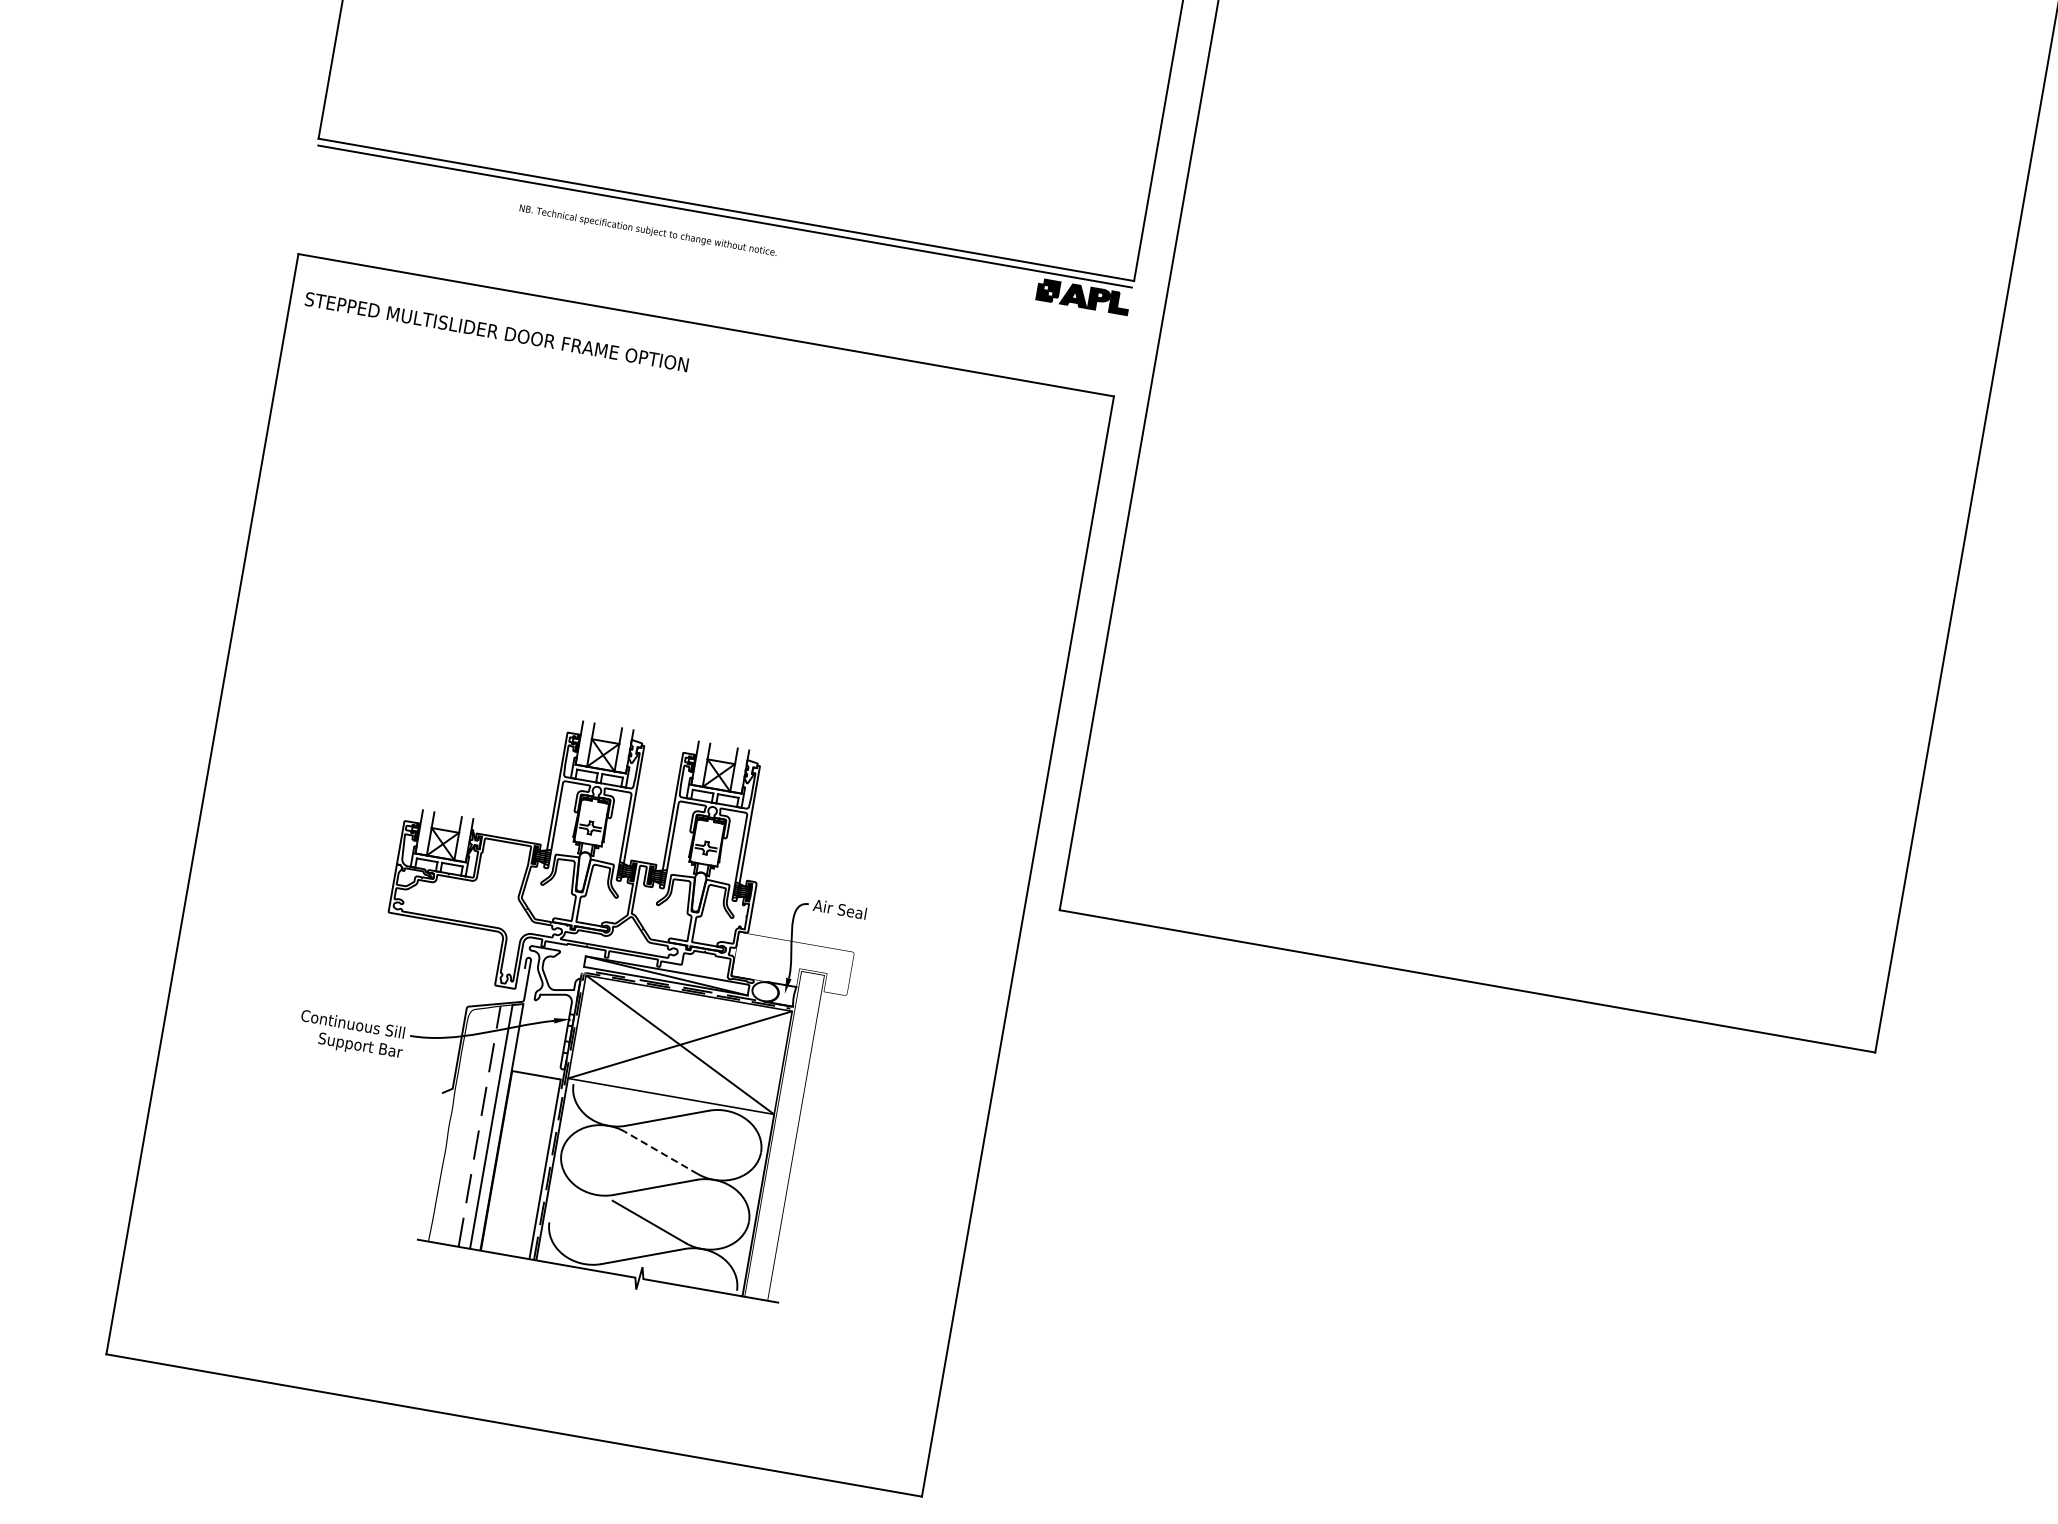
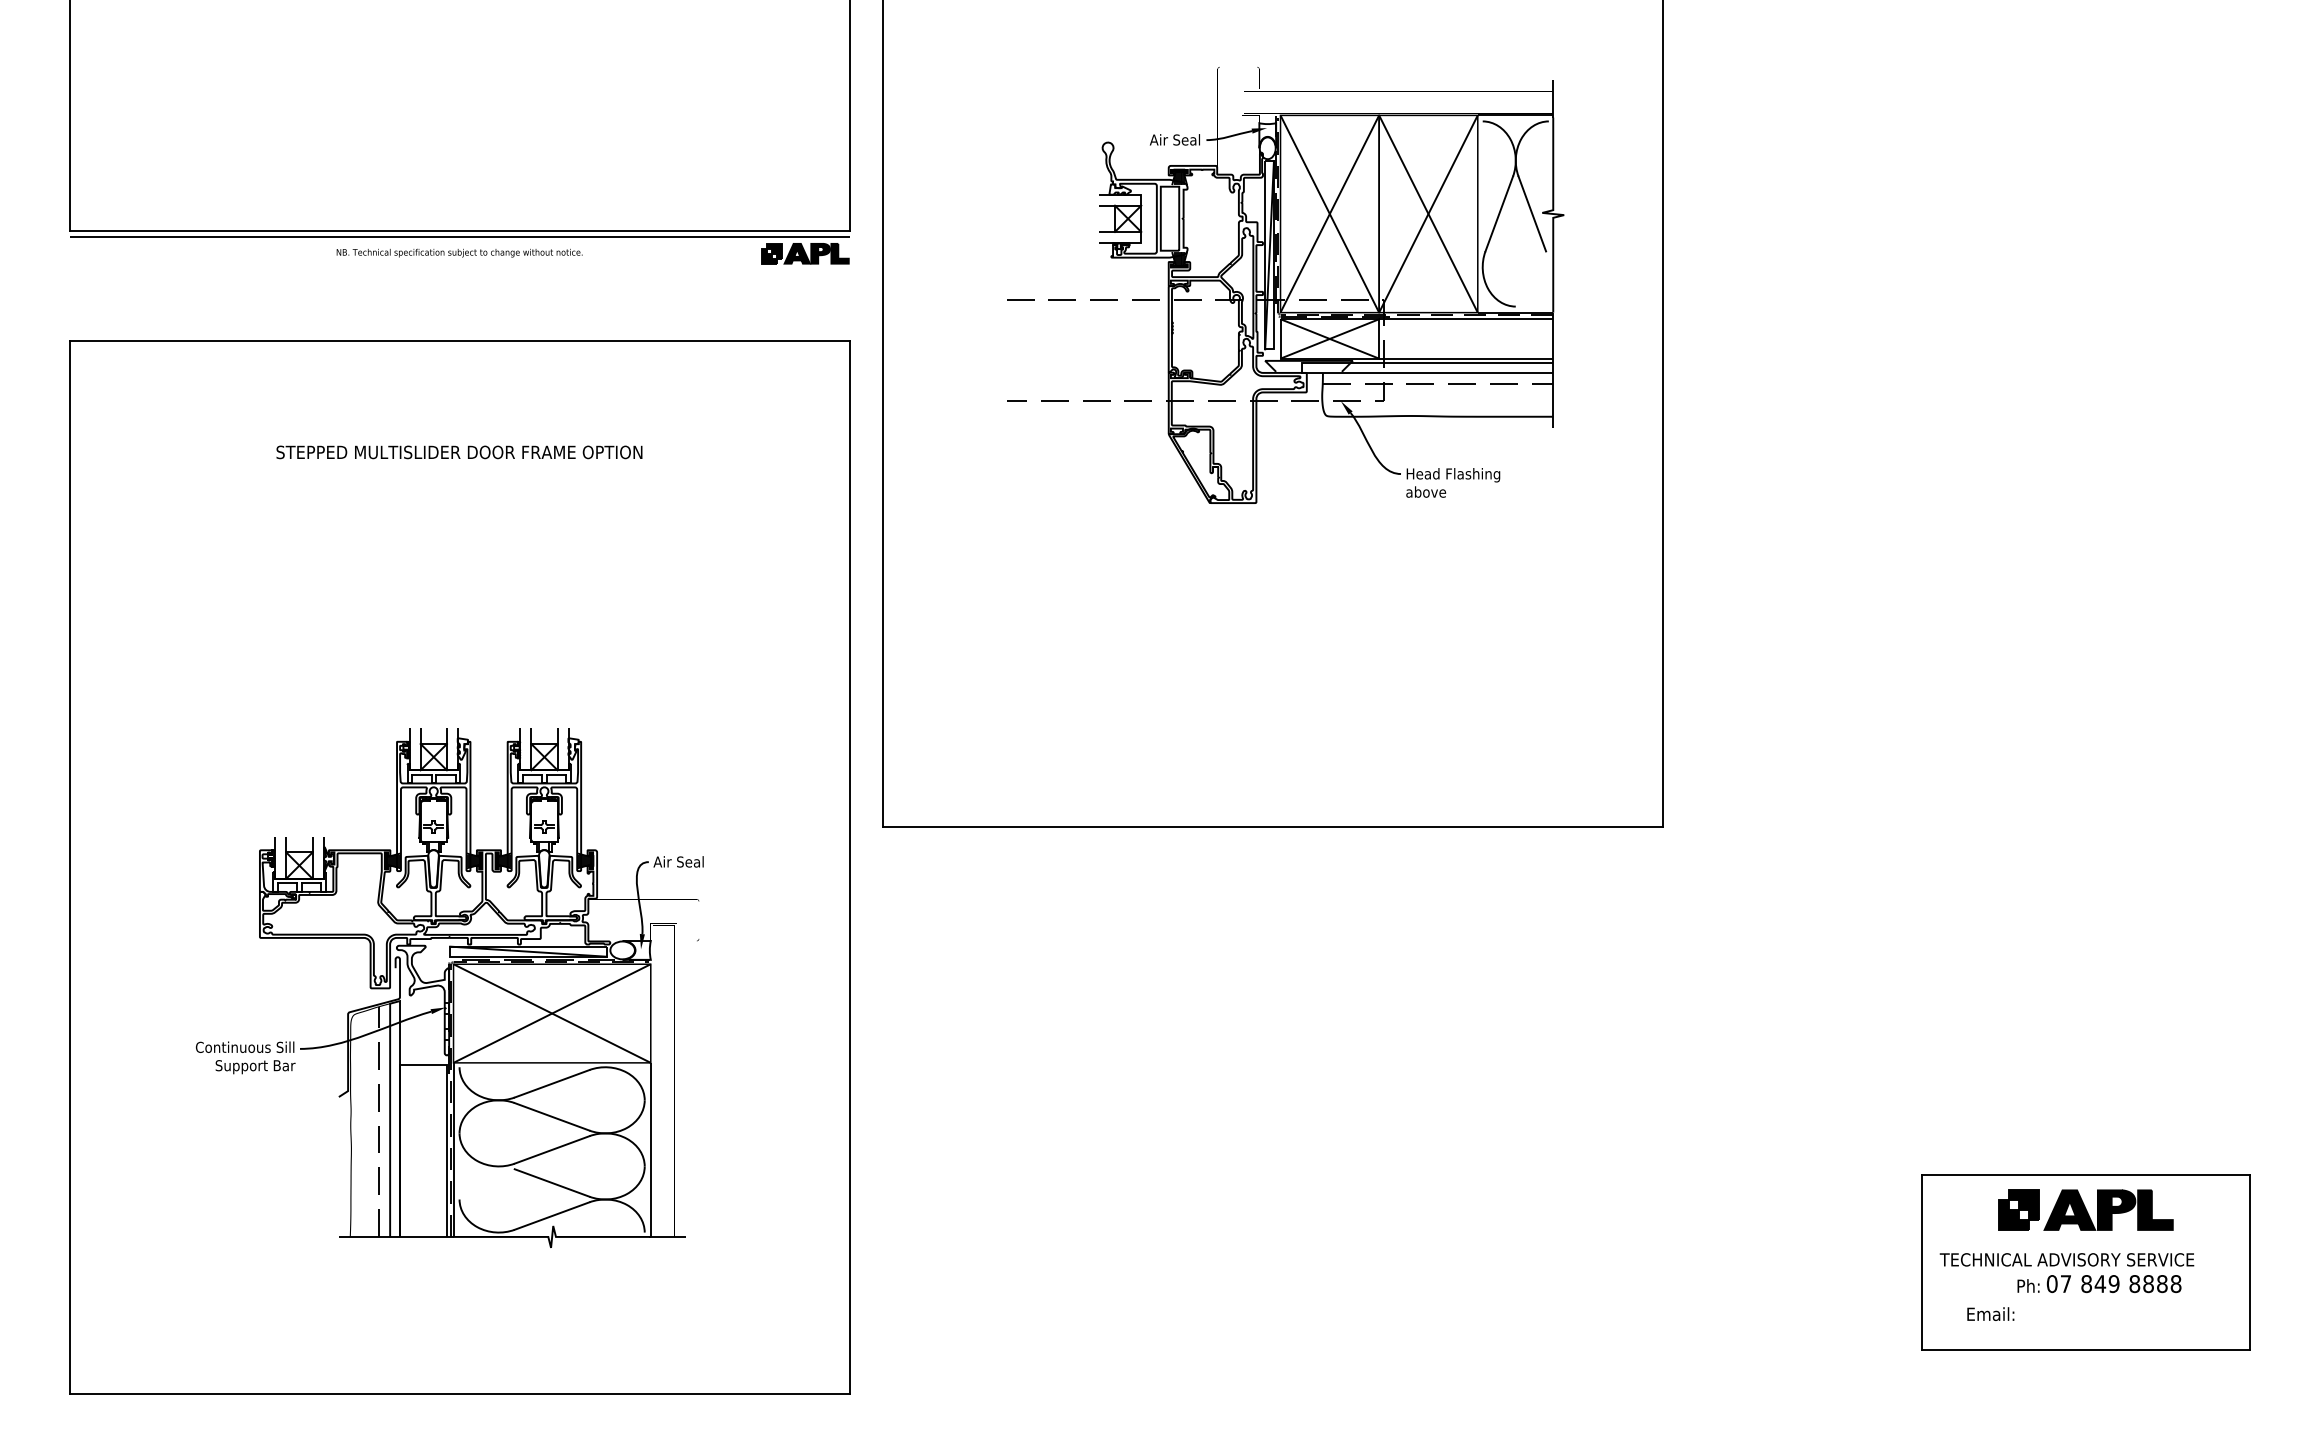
text: (648, 230) -> (459, 252), moved
text: (496, 332) -> (459, 452), moved
part: (1579, 417) -> (1285, 285), added
line: (661, 1152) -> (552, 1116), dashed -> solid

